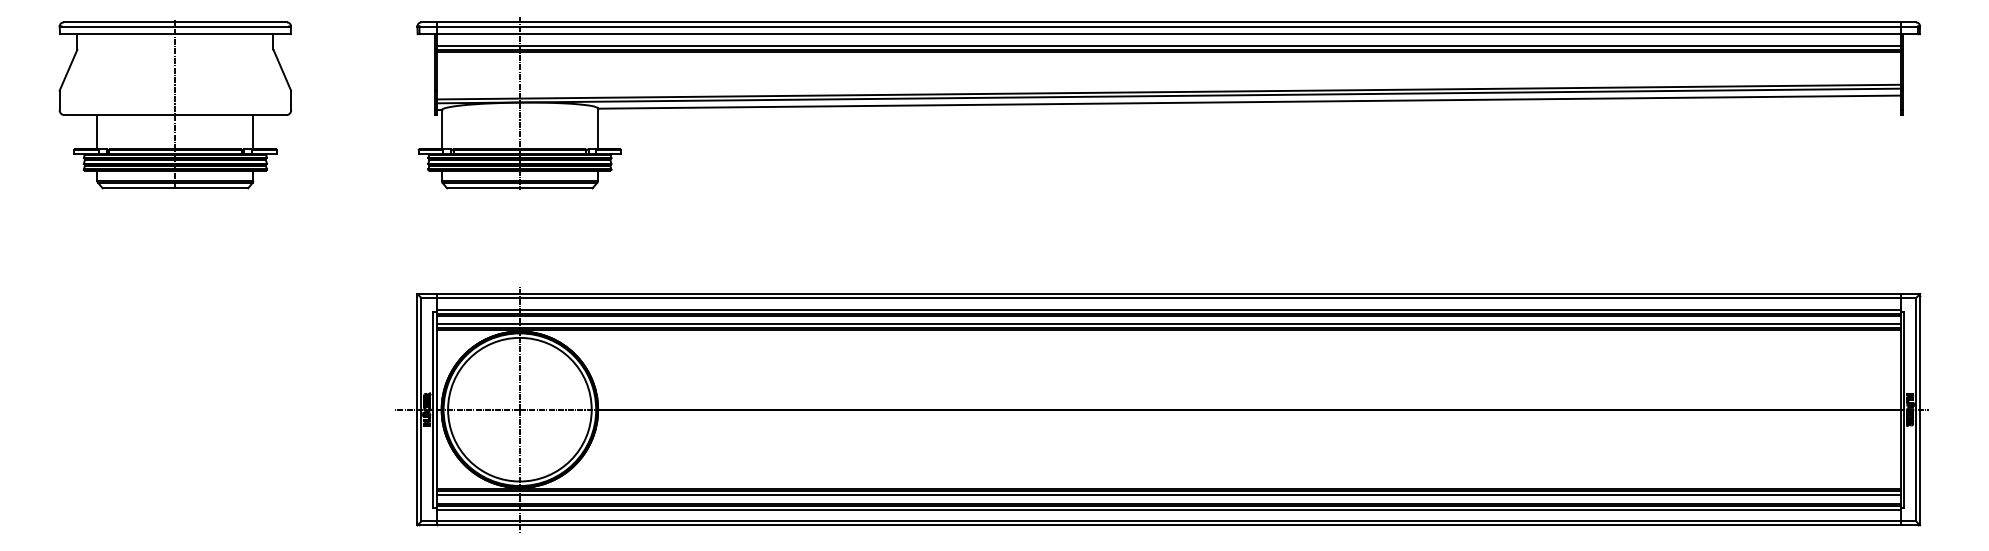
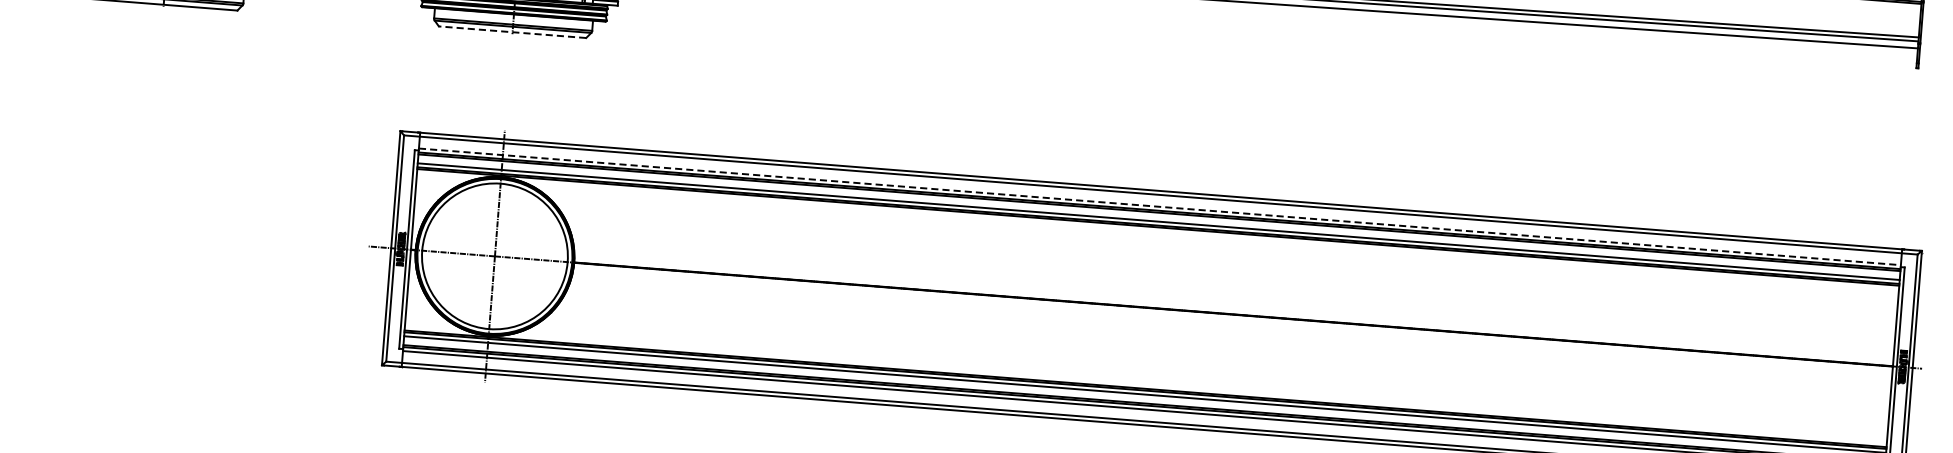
line: (519, 188) -> (512, 32), solid -> dashed
line: (1168, 309) -> (1159, 206), solid -> dashed

